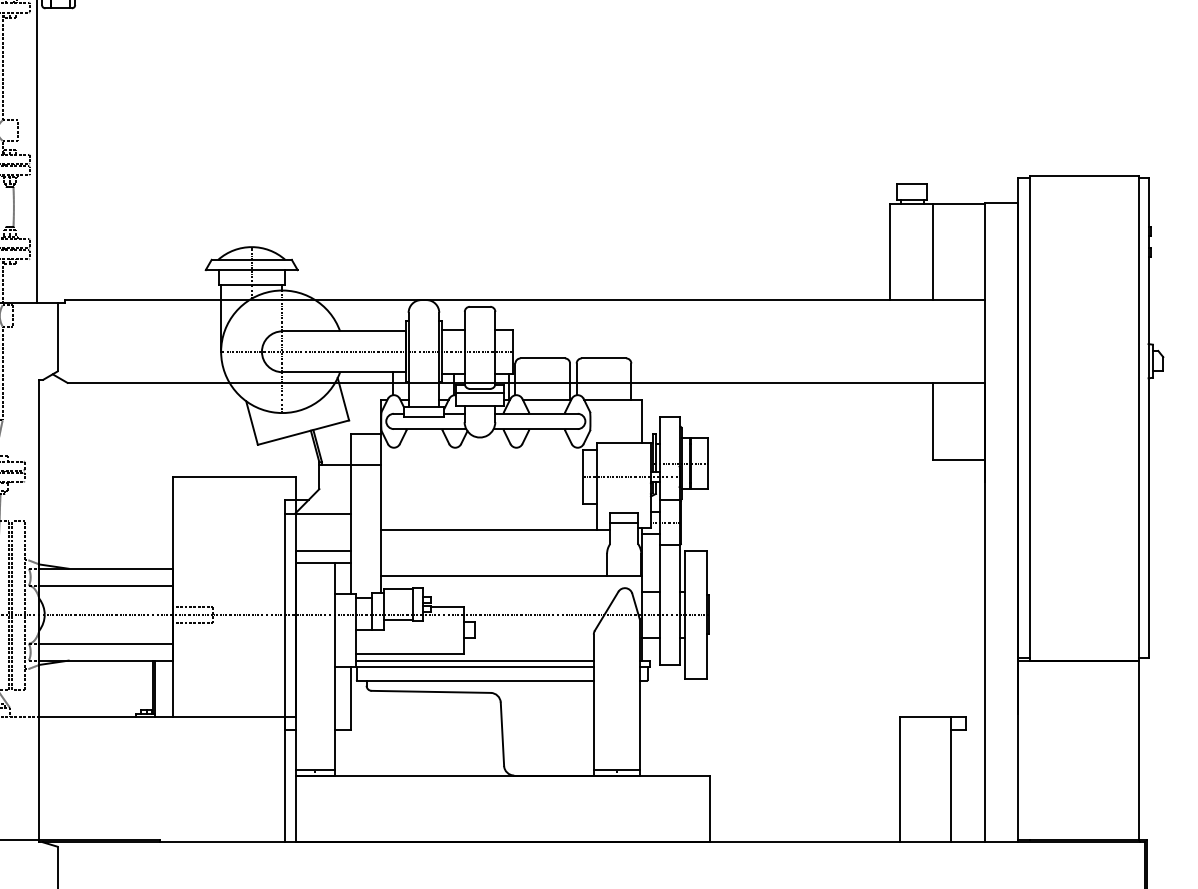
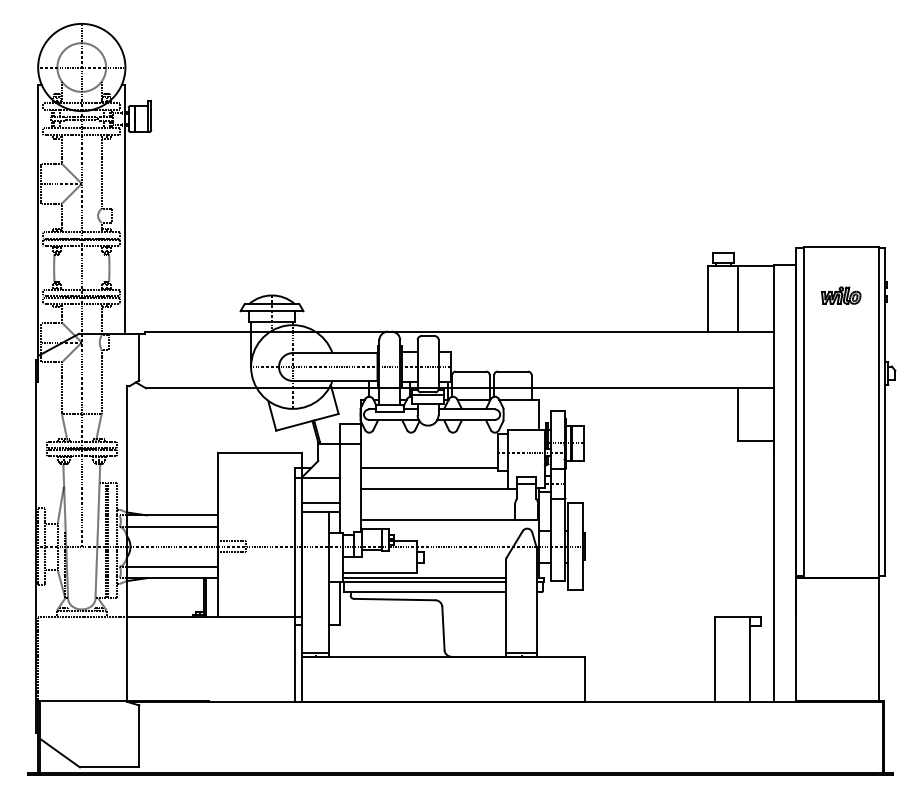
part: (1084, 247) -> (841, 295), added
line: (482, 500) -> (429, 468), added

